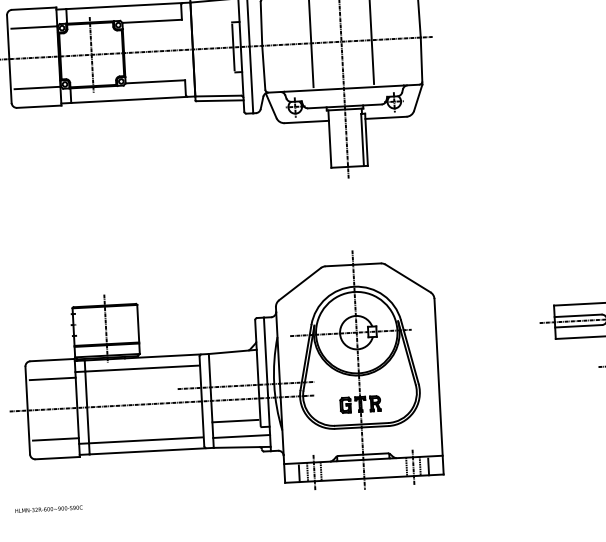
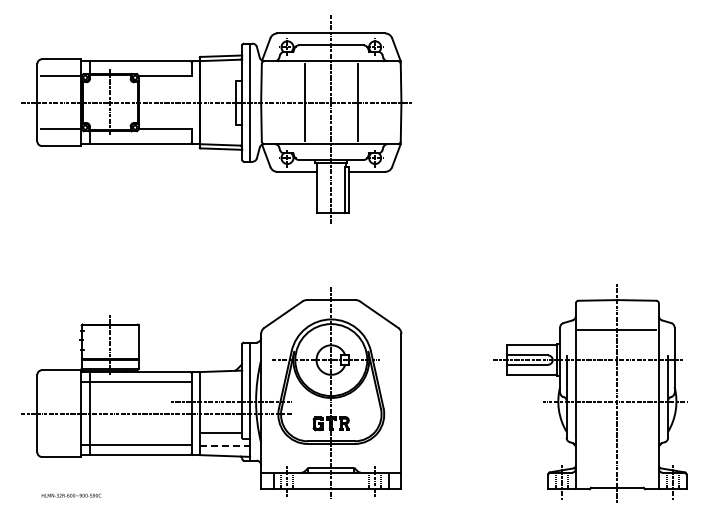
line: (52, 378) -> (60, 386), removed
line: (242, 436) -> (225, 446), solid -> dashed
line: (55, 439) -> (60, 440), removed
text: (48, 509) -> (71, 495), moved

